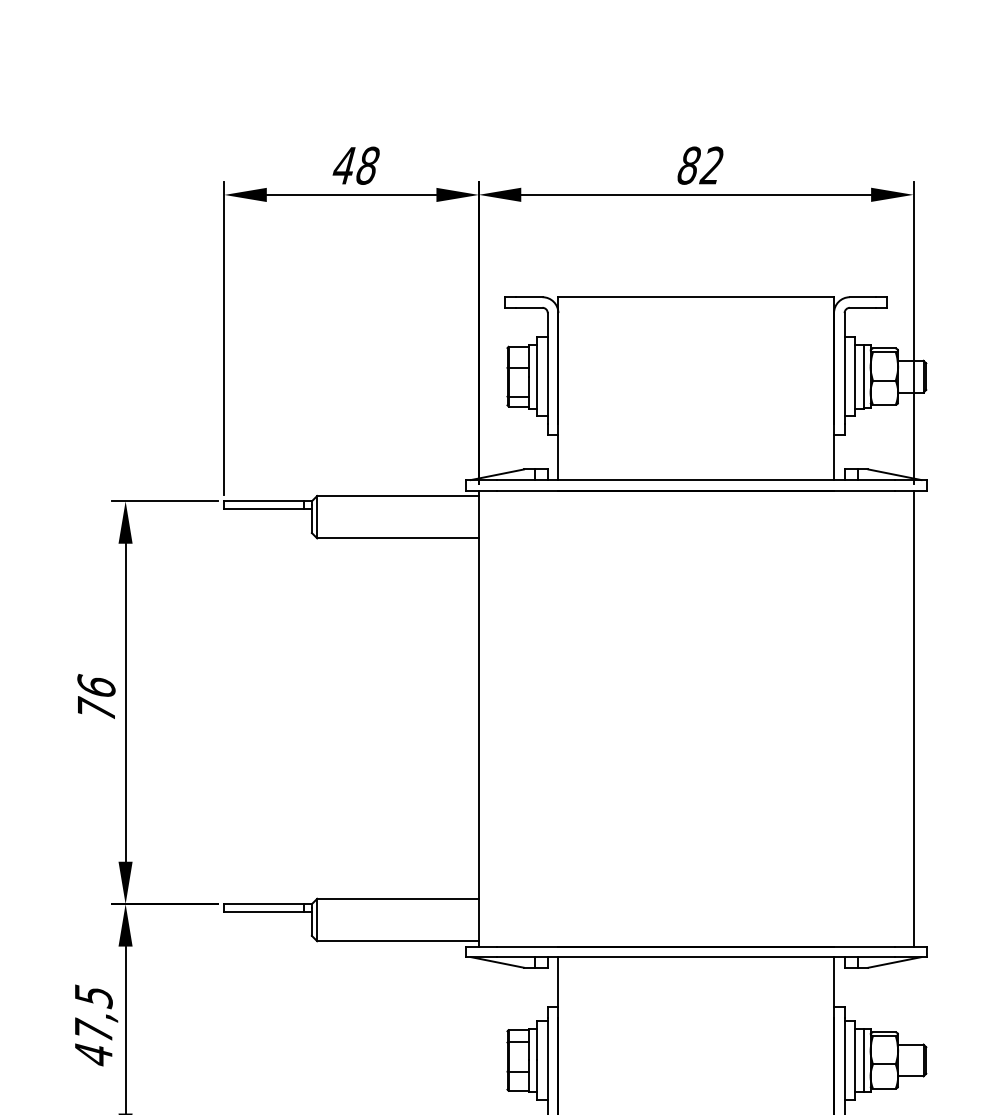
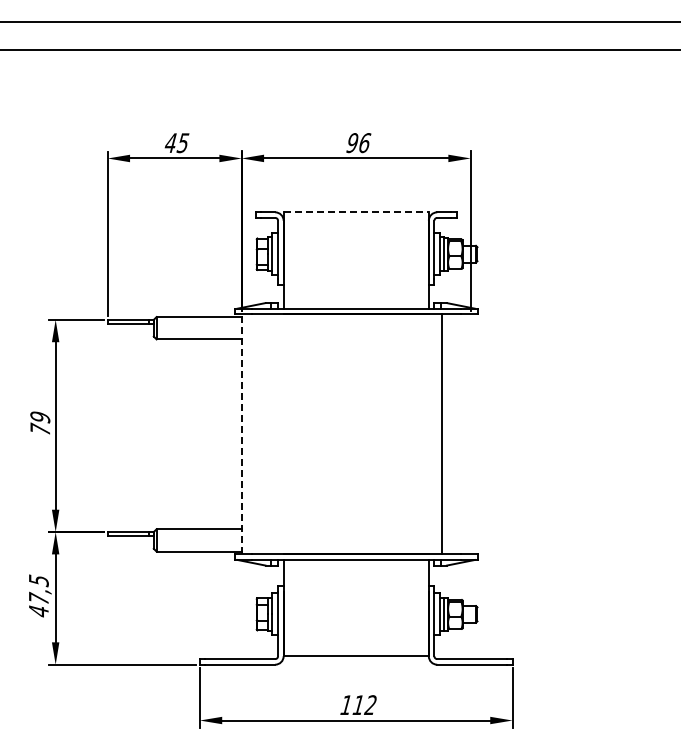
text: (366, 166) -> (182, 143), 48 -> 45
text: (700, 166) -> (358, 143), 82 -> 96
line: (696, 297) -> (356, 212), solid -> dashed
text: (96, 684) -> (40, 416), 76 -> 79
line: (478, 717) -> (241, 433), solid -> dashed
line: (913, 718) -> (441, 434), moved

